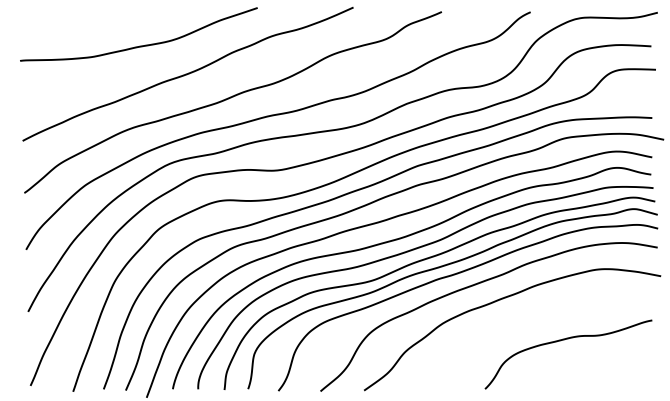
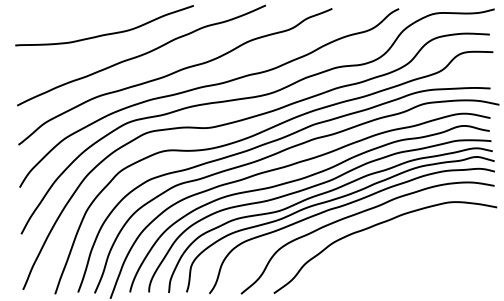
curve: (564, 340) -> (424, 255), removed

